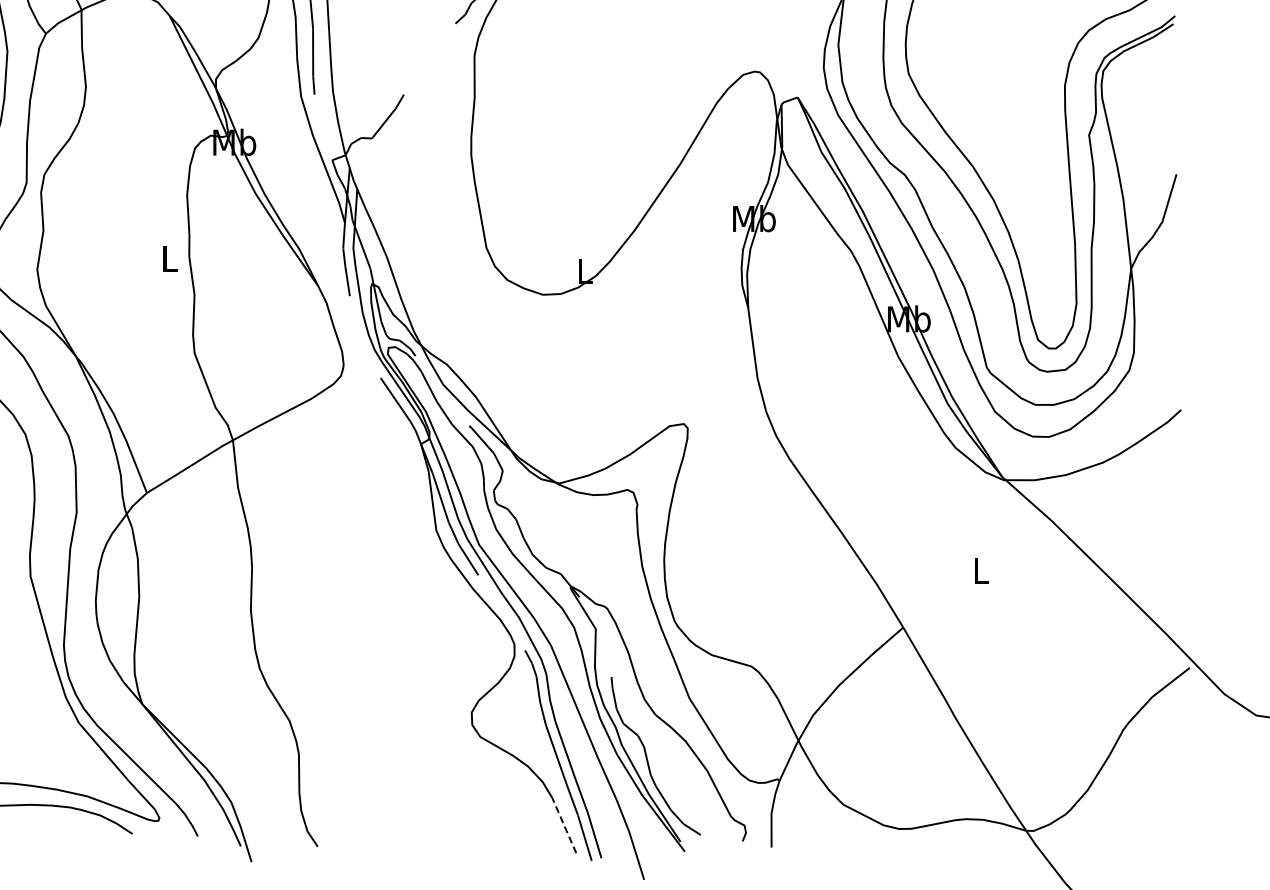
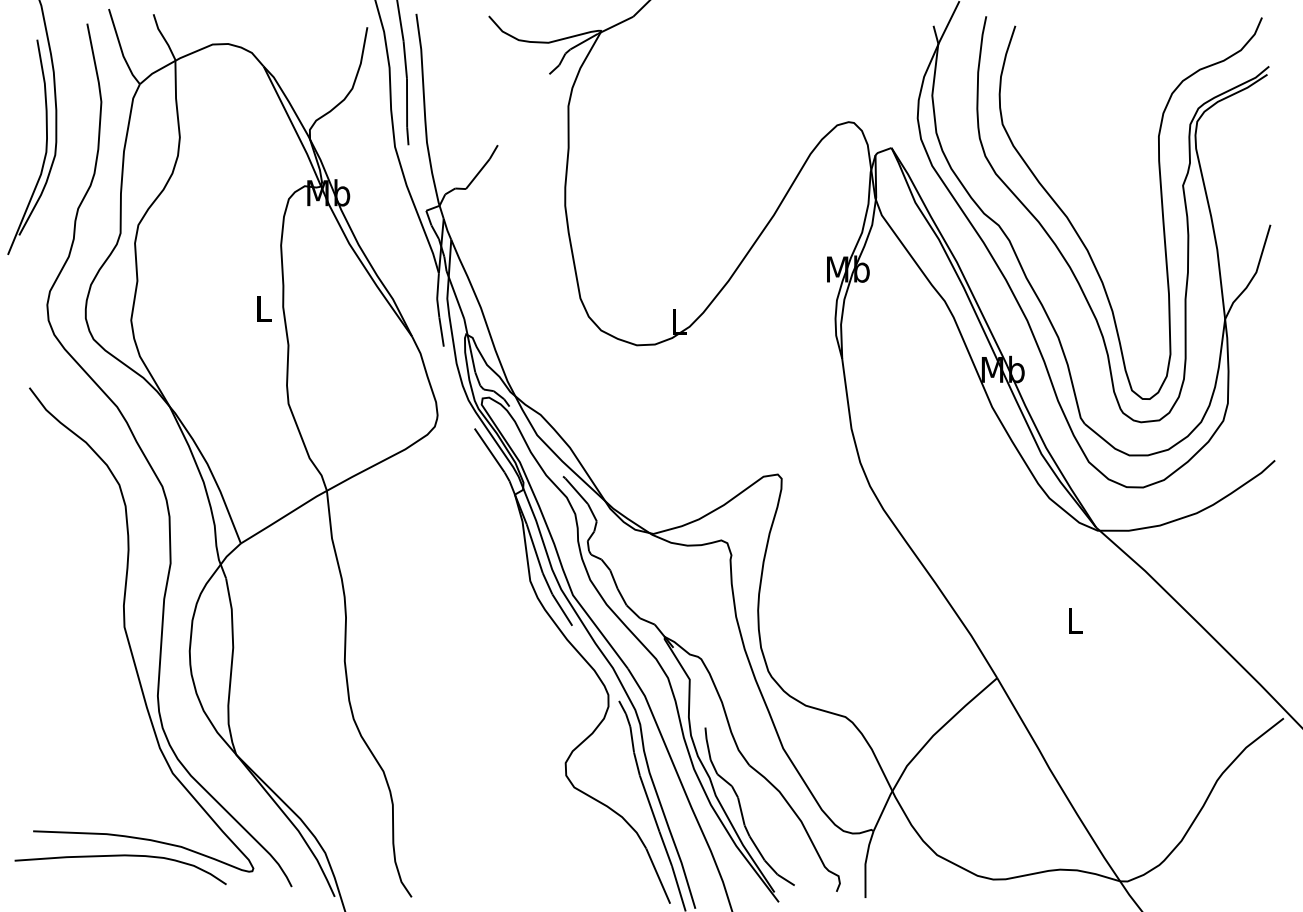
line: (564, 824) -> (658, 875), dashed -> solid

